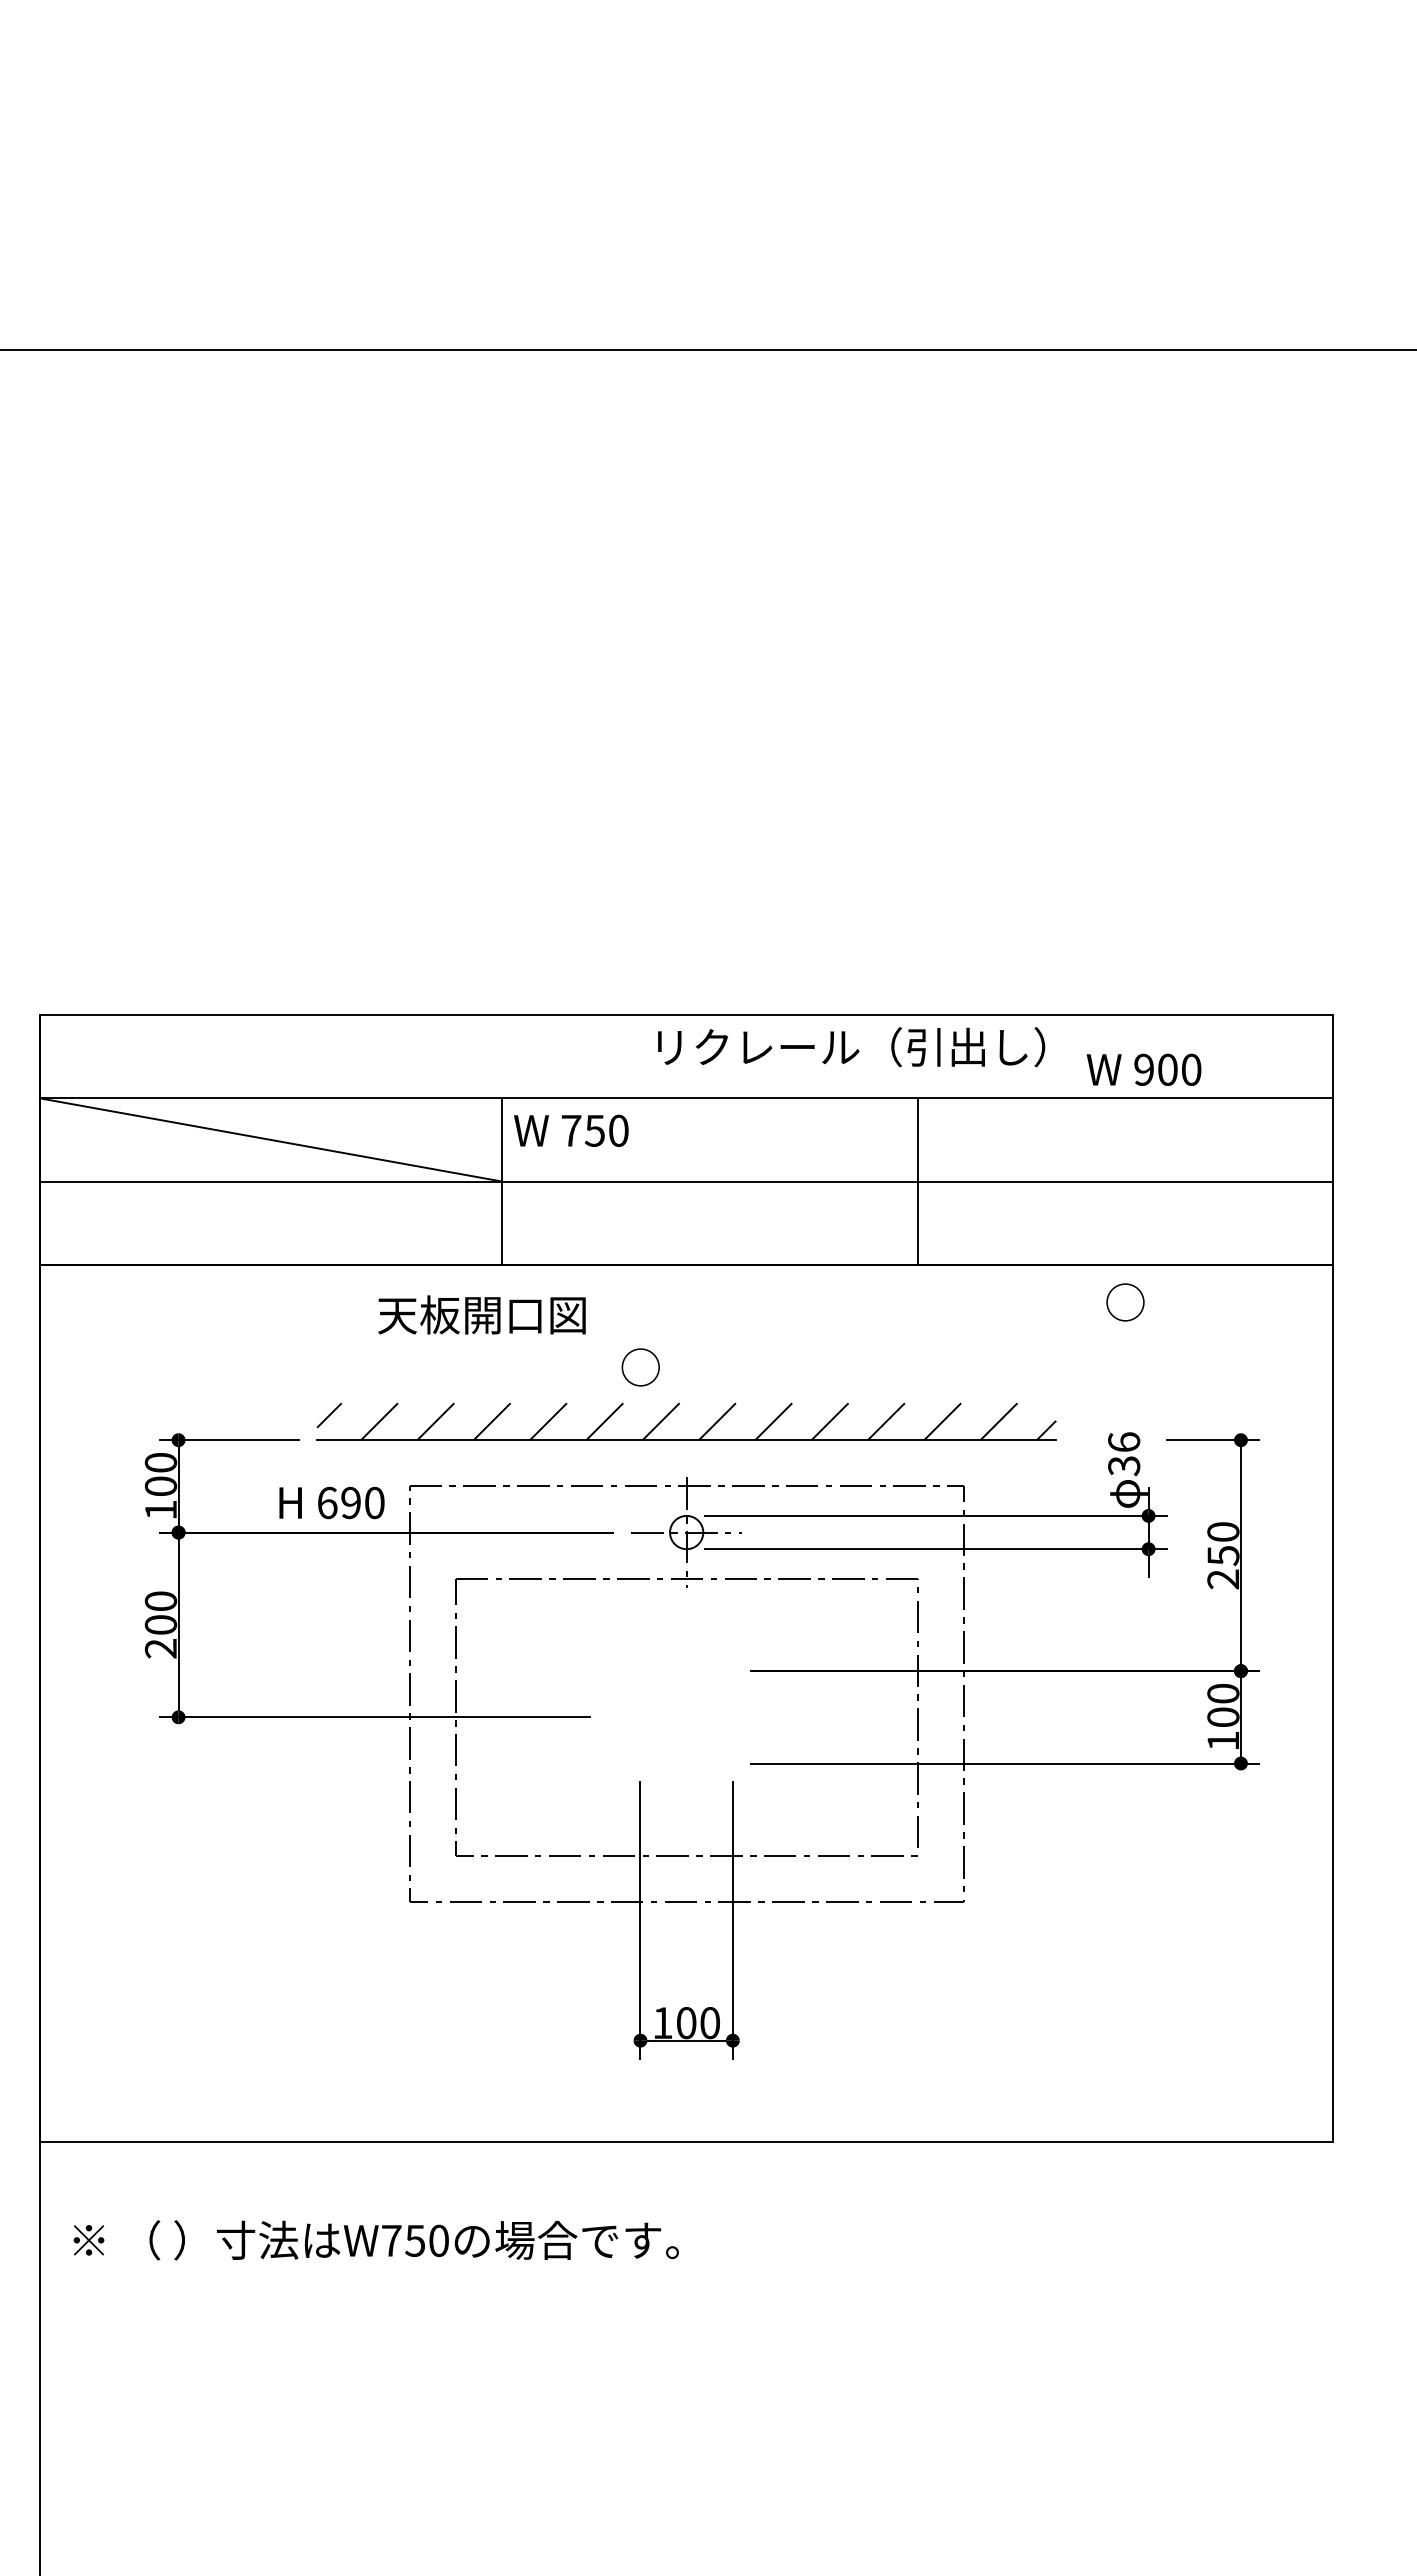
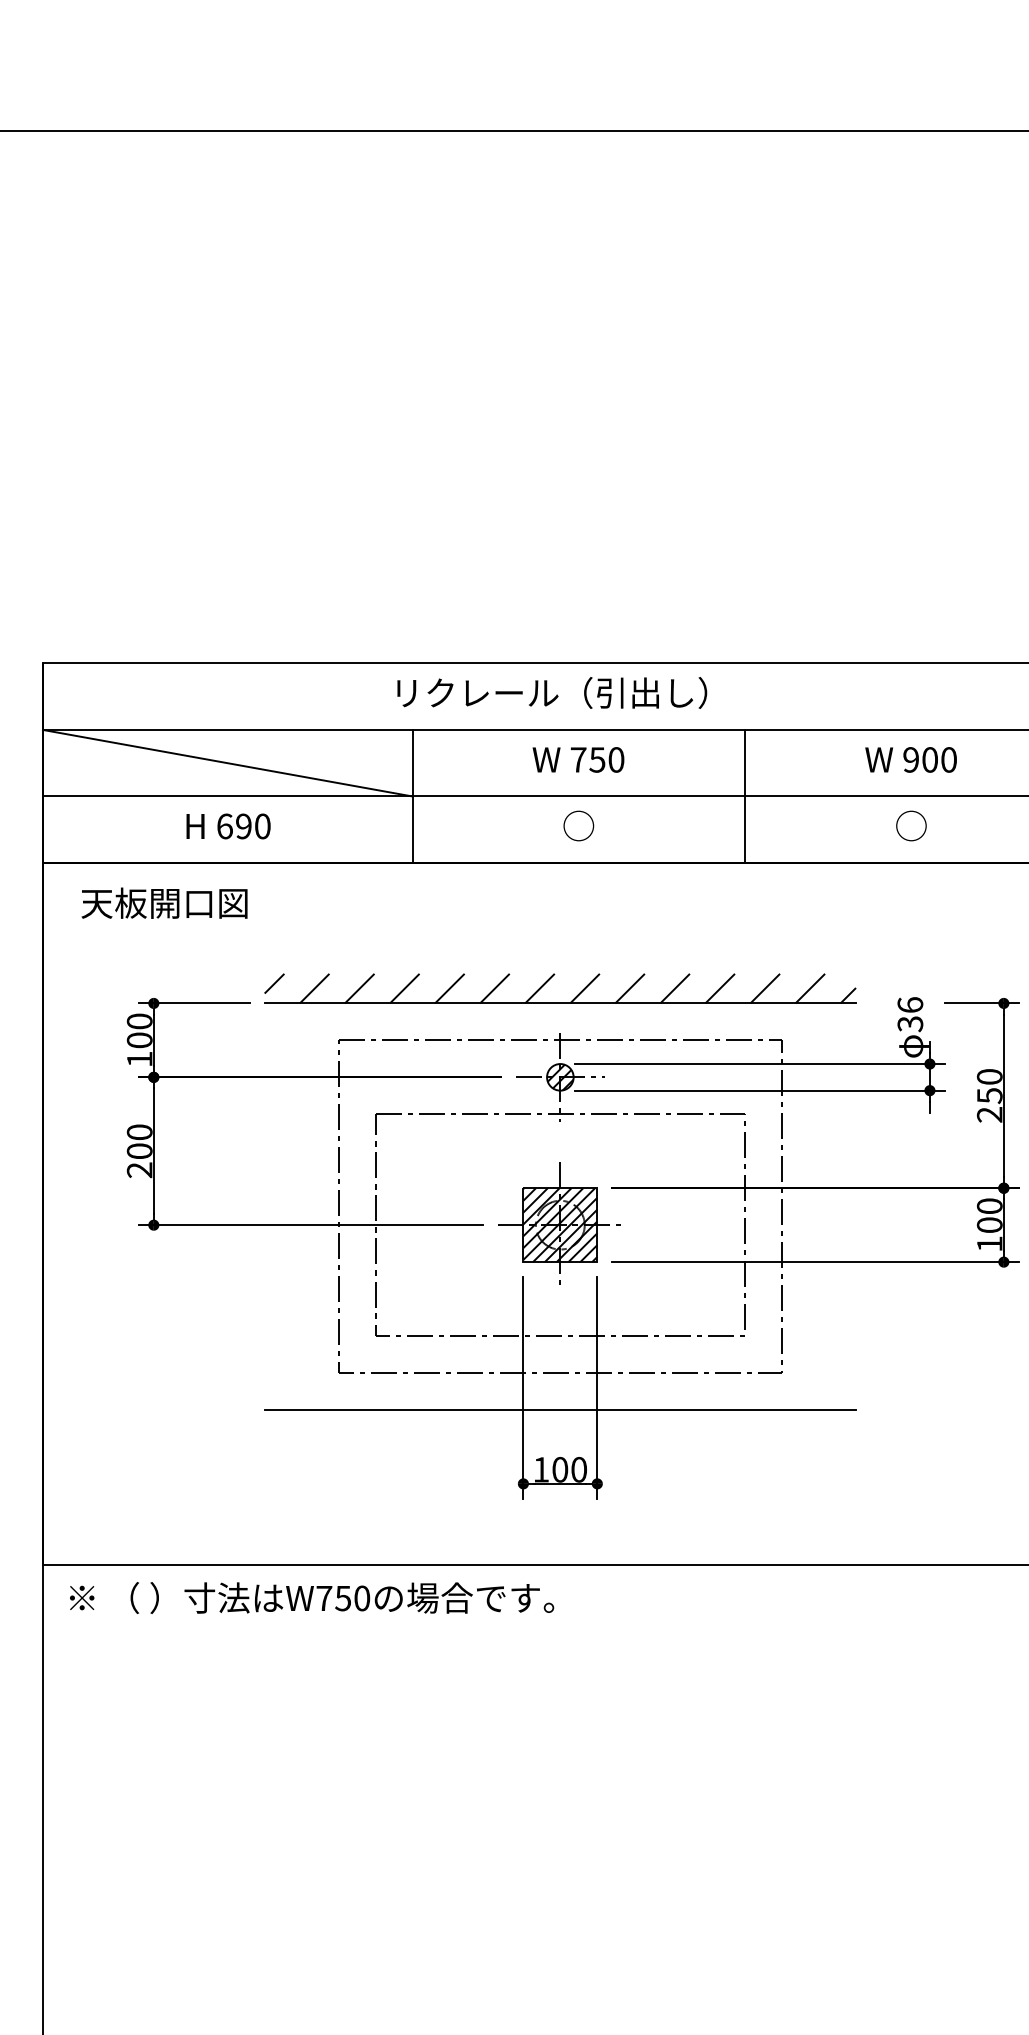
text: (851, 1047) -> (552, 693), moved
text: (1143, 1069) -> (910, 759), moved
text: (571, 1130) -> (578, 759), moved
text: (1125, 1302) -> (911, 826), moved
text: (481, 1314) -> (164, 902), moved
text: (640, 1367) -> (578, 826), moved
text: (331, 1502) -> (228, 826), moved
hatch: (686, 1532) -> (560, 1077), added
part: (684, 1715) -> (558, 1223), added
line: (686, 1948) -> (560, 1410), added
text: (375, 2240) -> (311, 1598), moved

